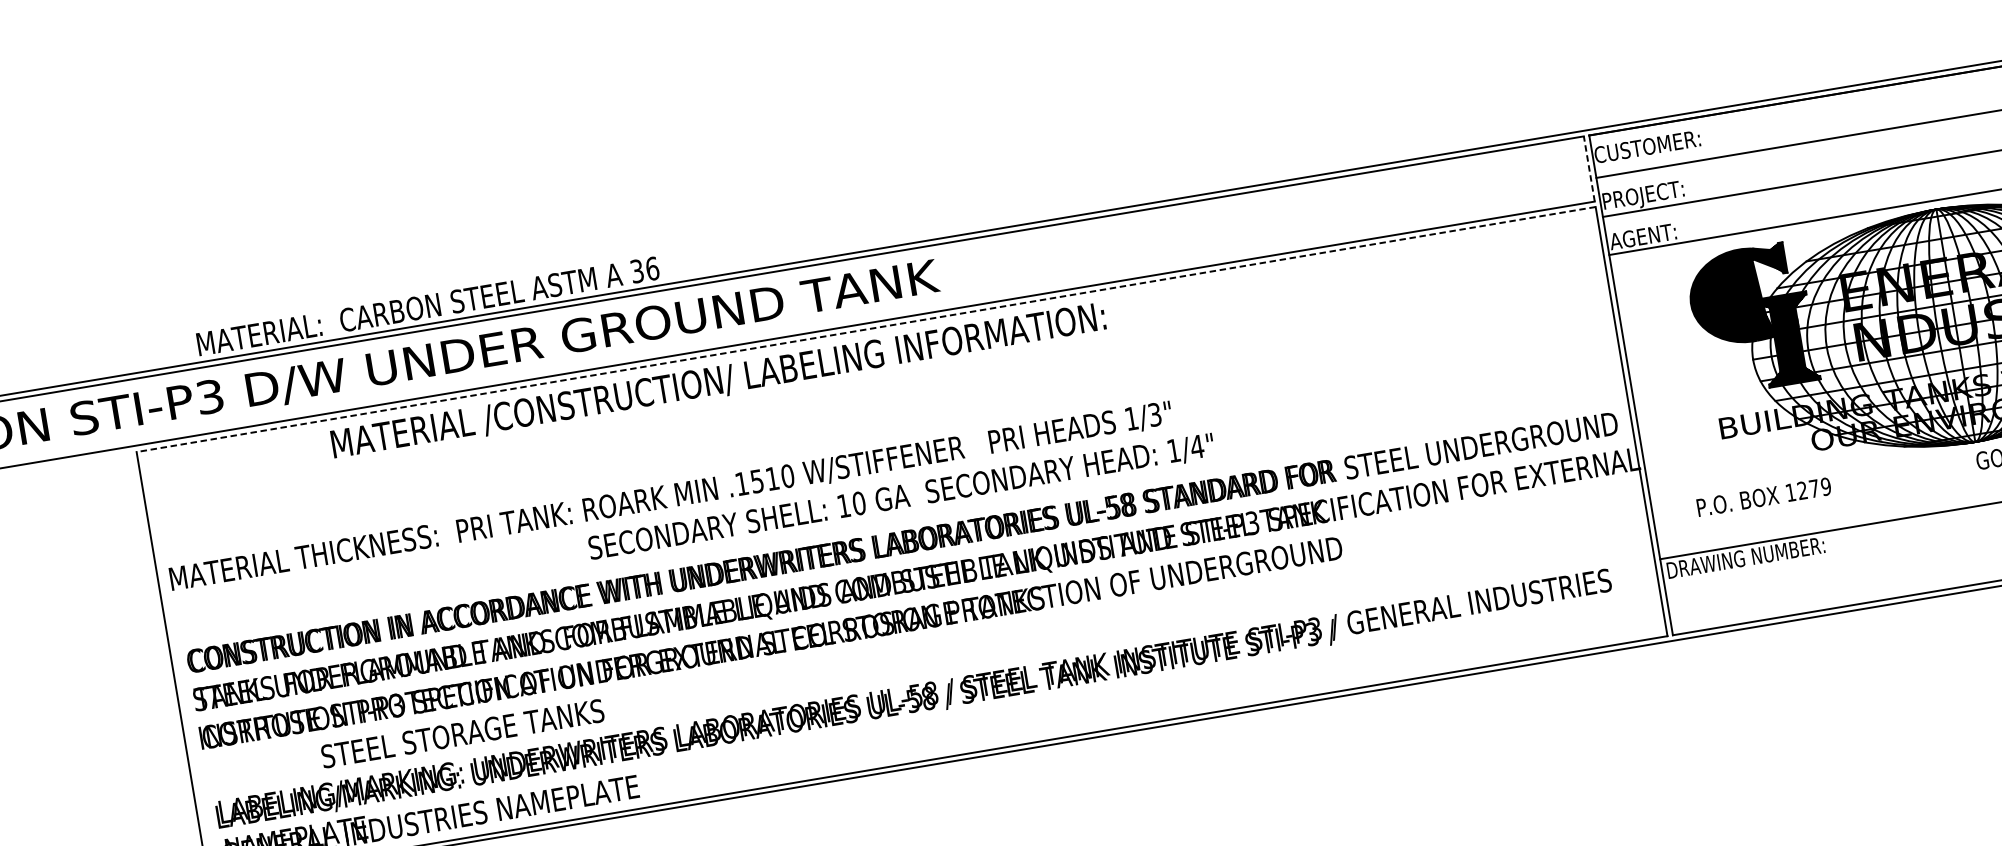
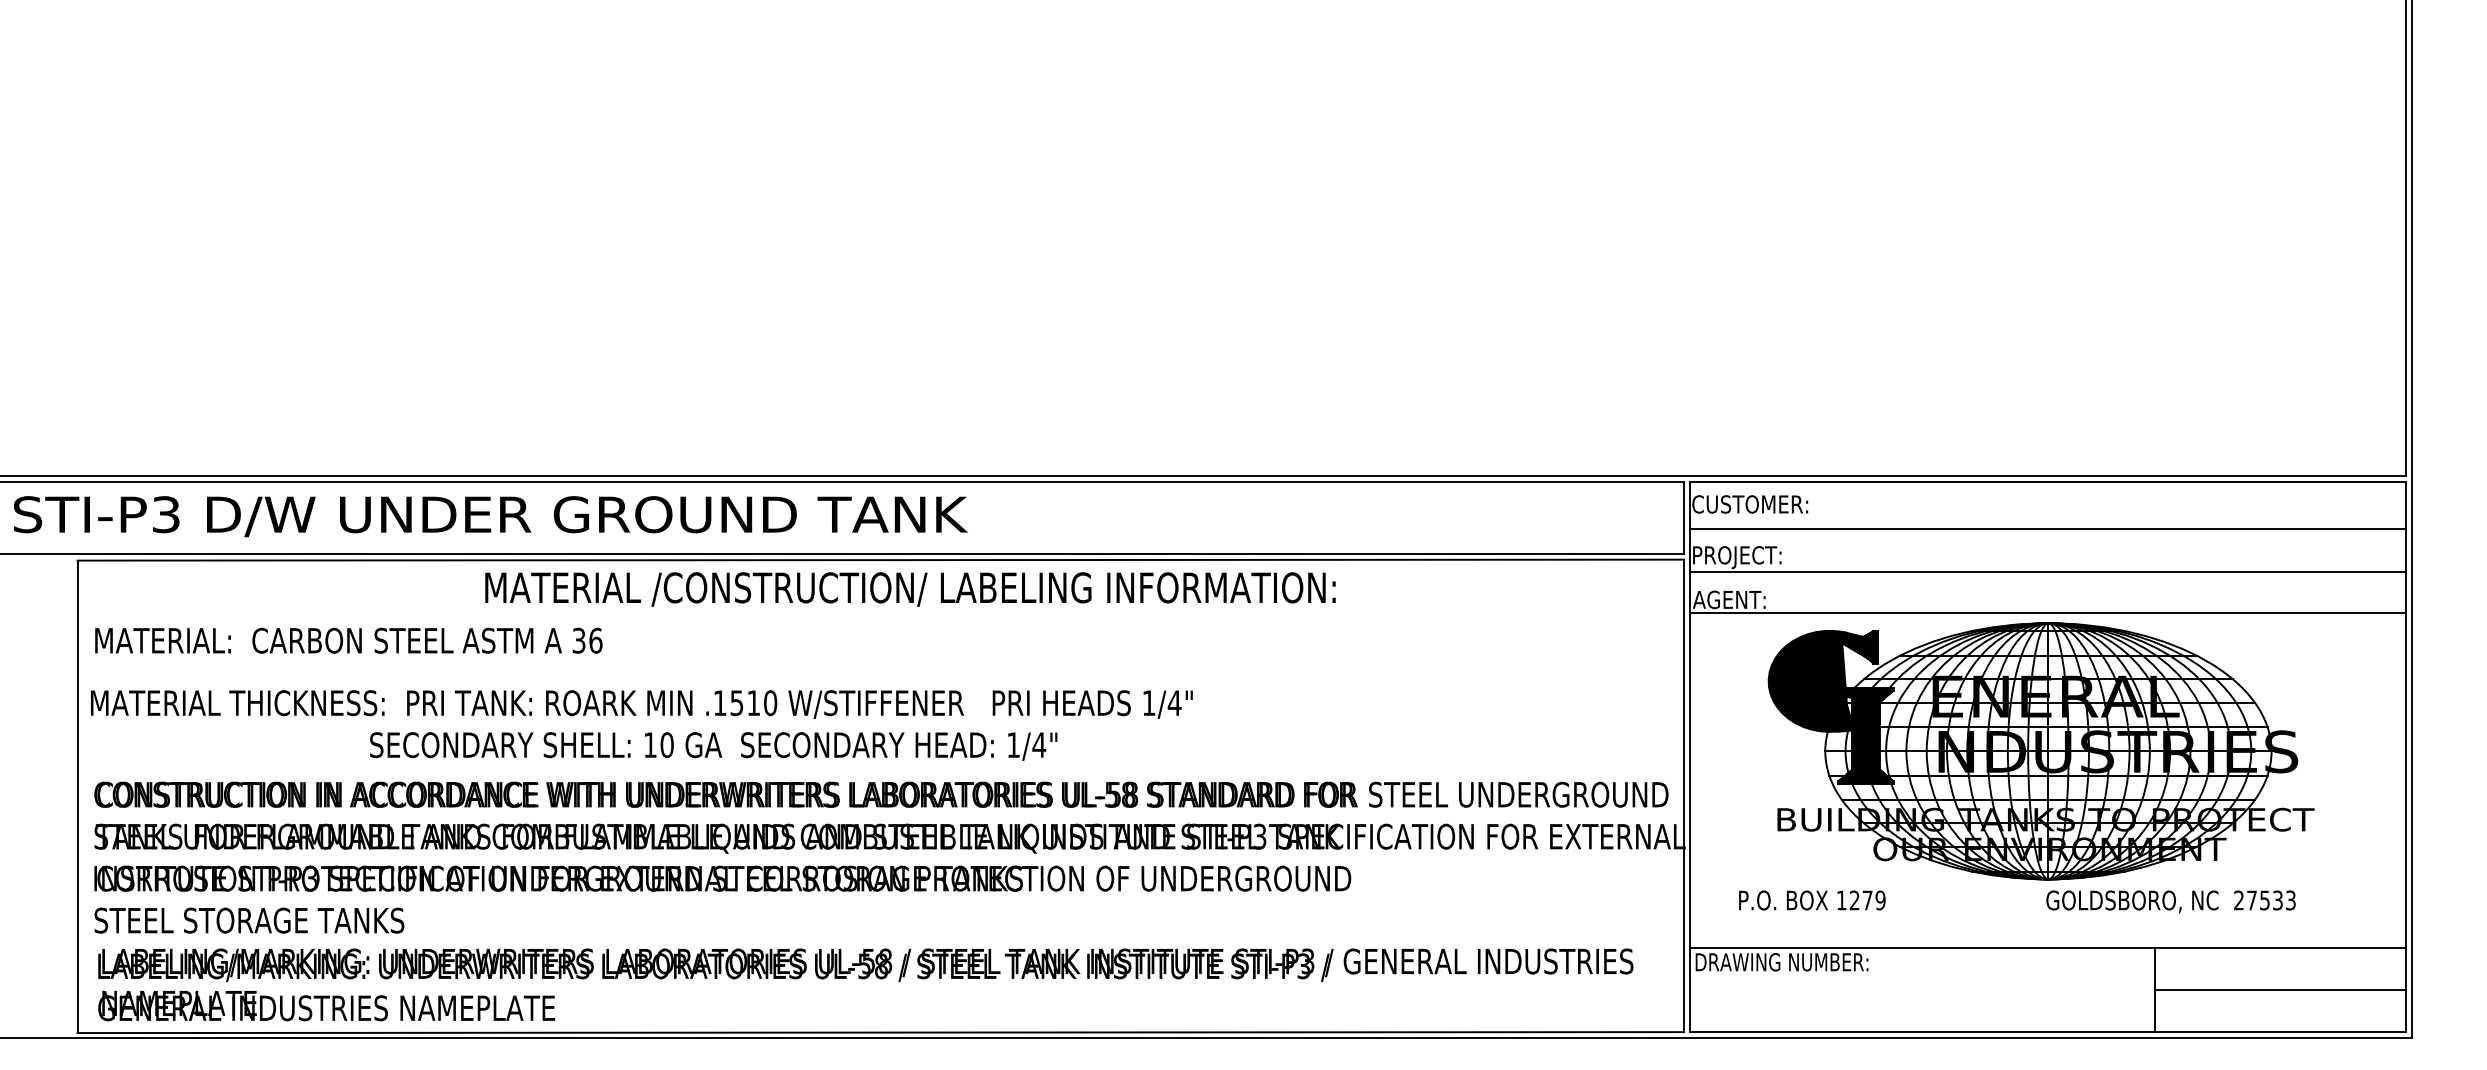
line: (1588, 168) -> (1683, 517), dashed -> solid
text: (427, 306) -> (348, 640), moved
line: (865, 329) -> (880, 560), dashed -> solid
text: (718, 381) -> (910, 589), moved
text: (1154, 415) -> (1174, 703), 1/3" -> 1/4"
text: (901, 497) -> (713, 746), moved
text: (462, 733) -> (249, 920), moved

